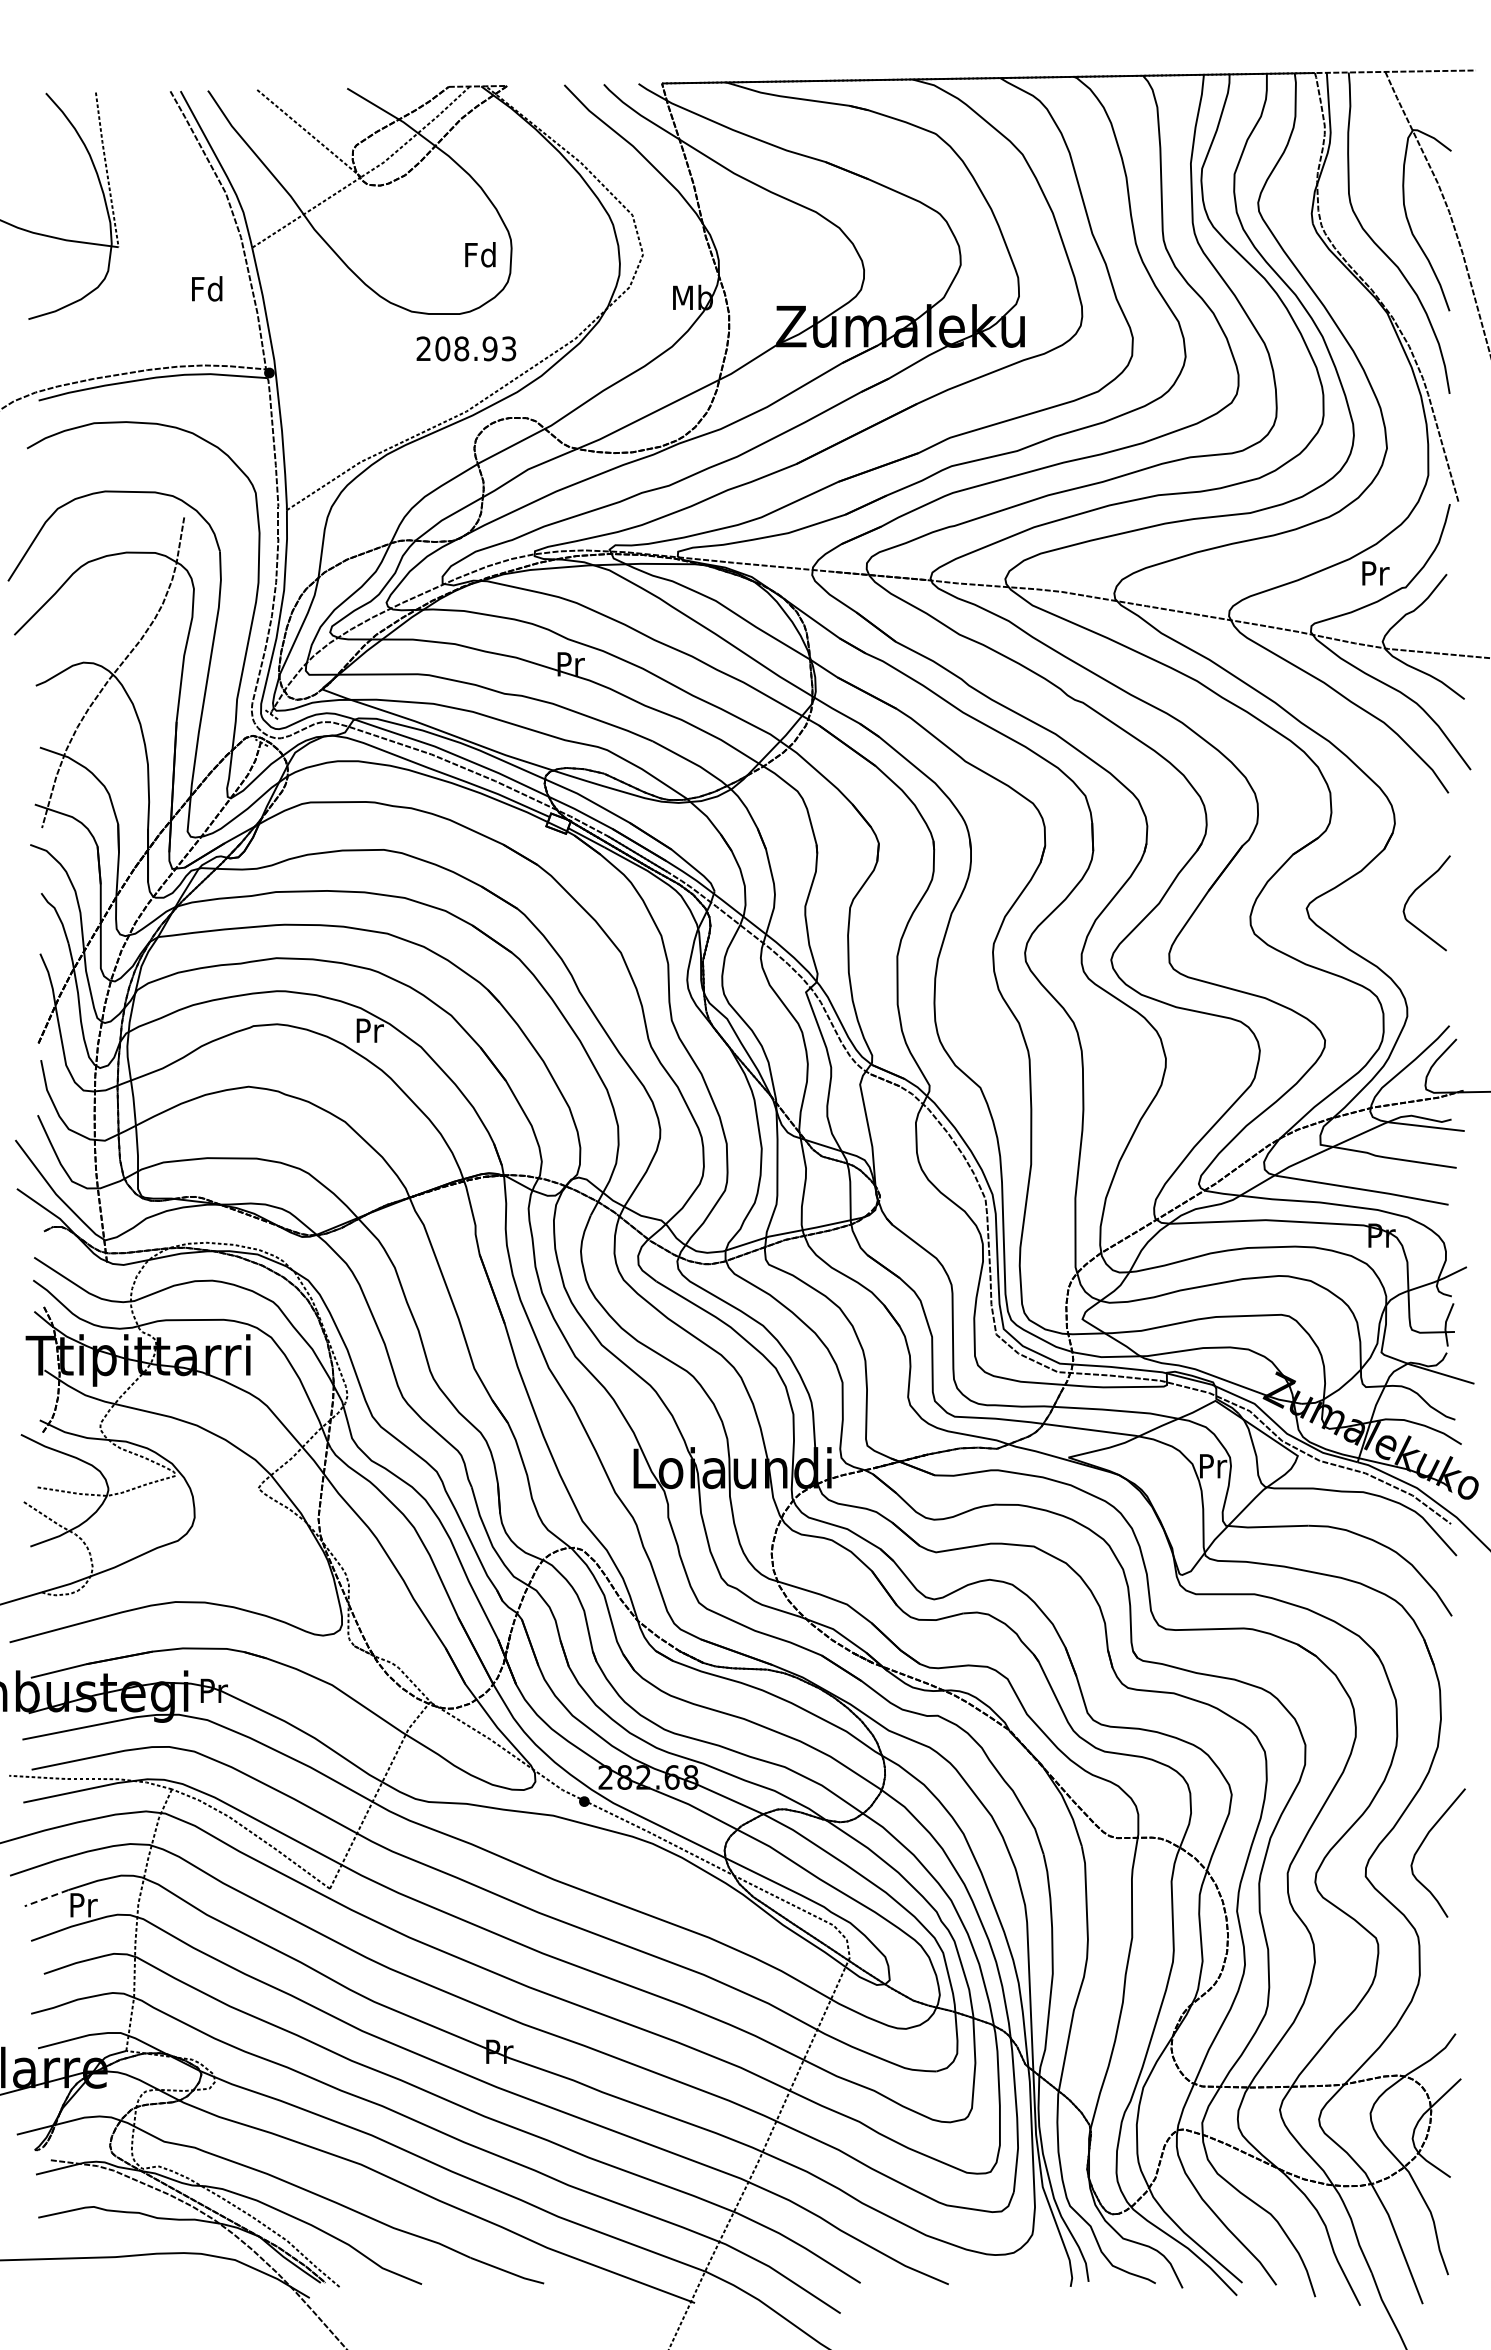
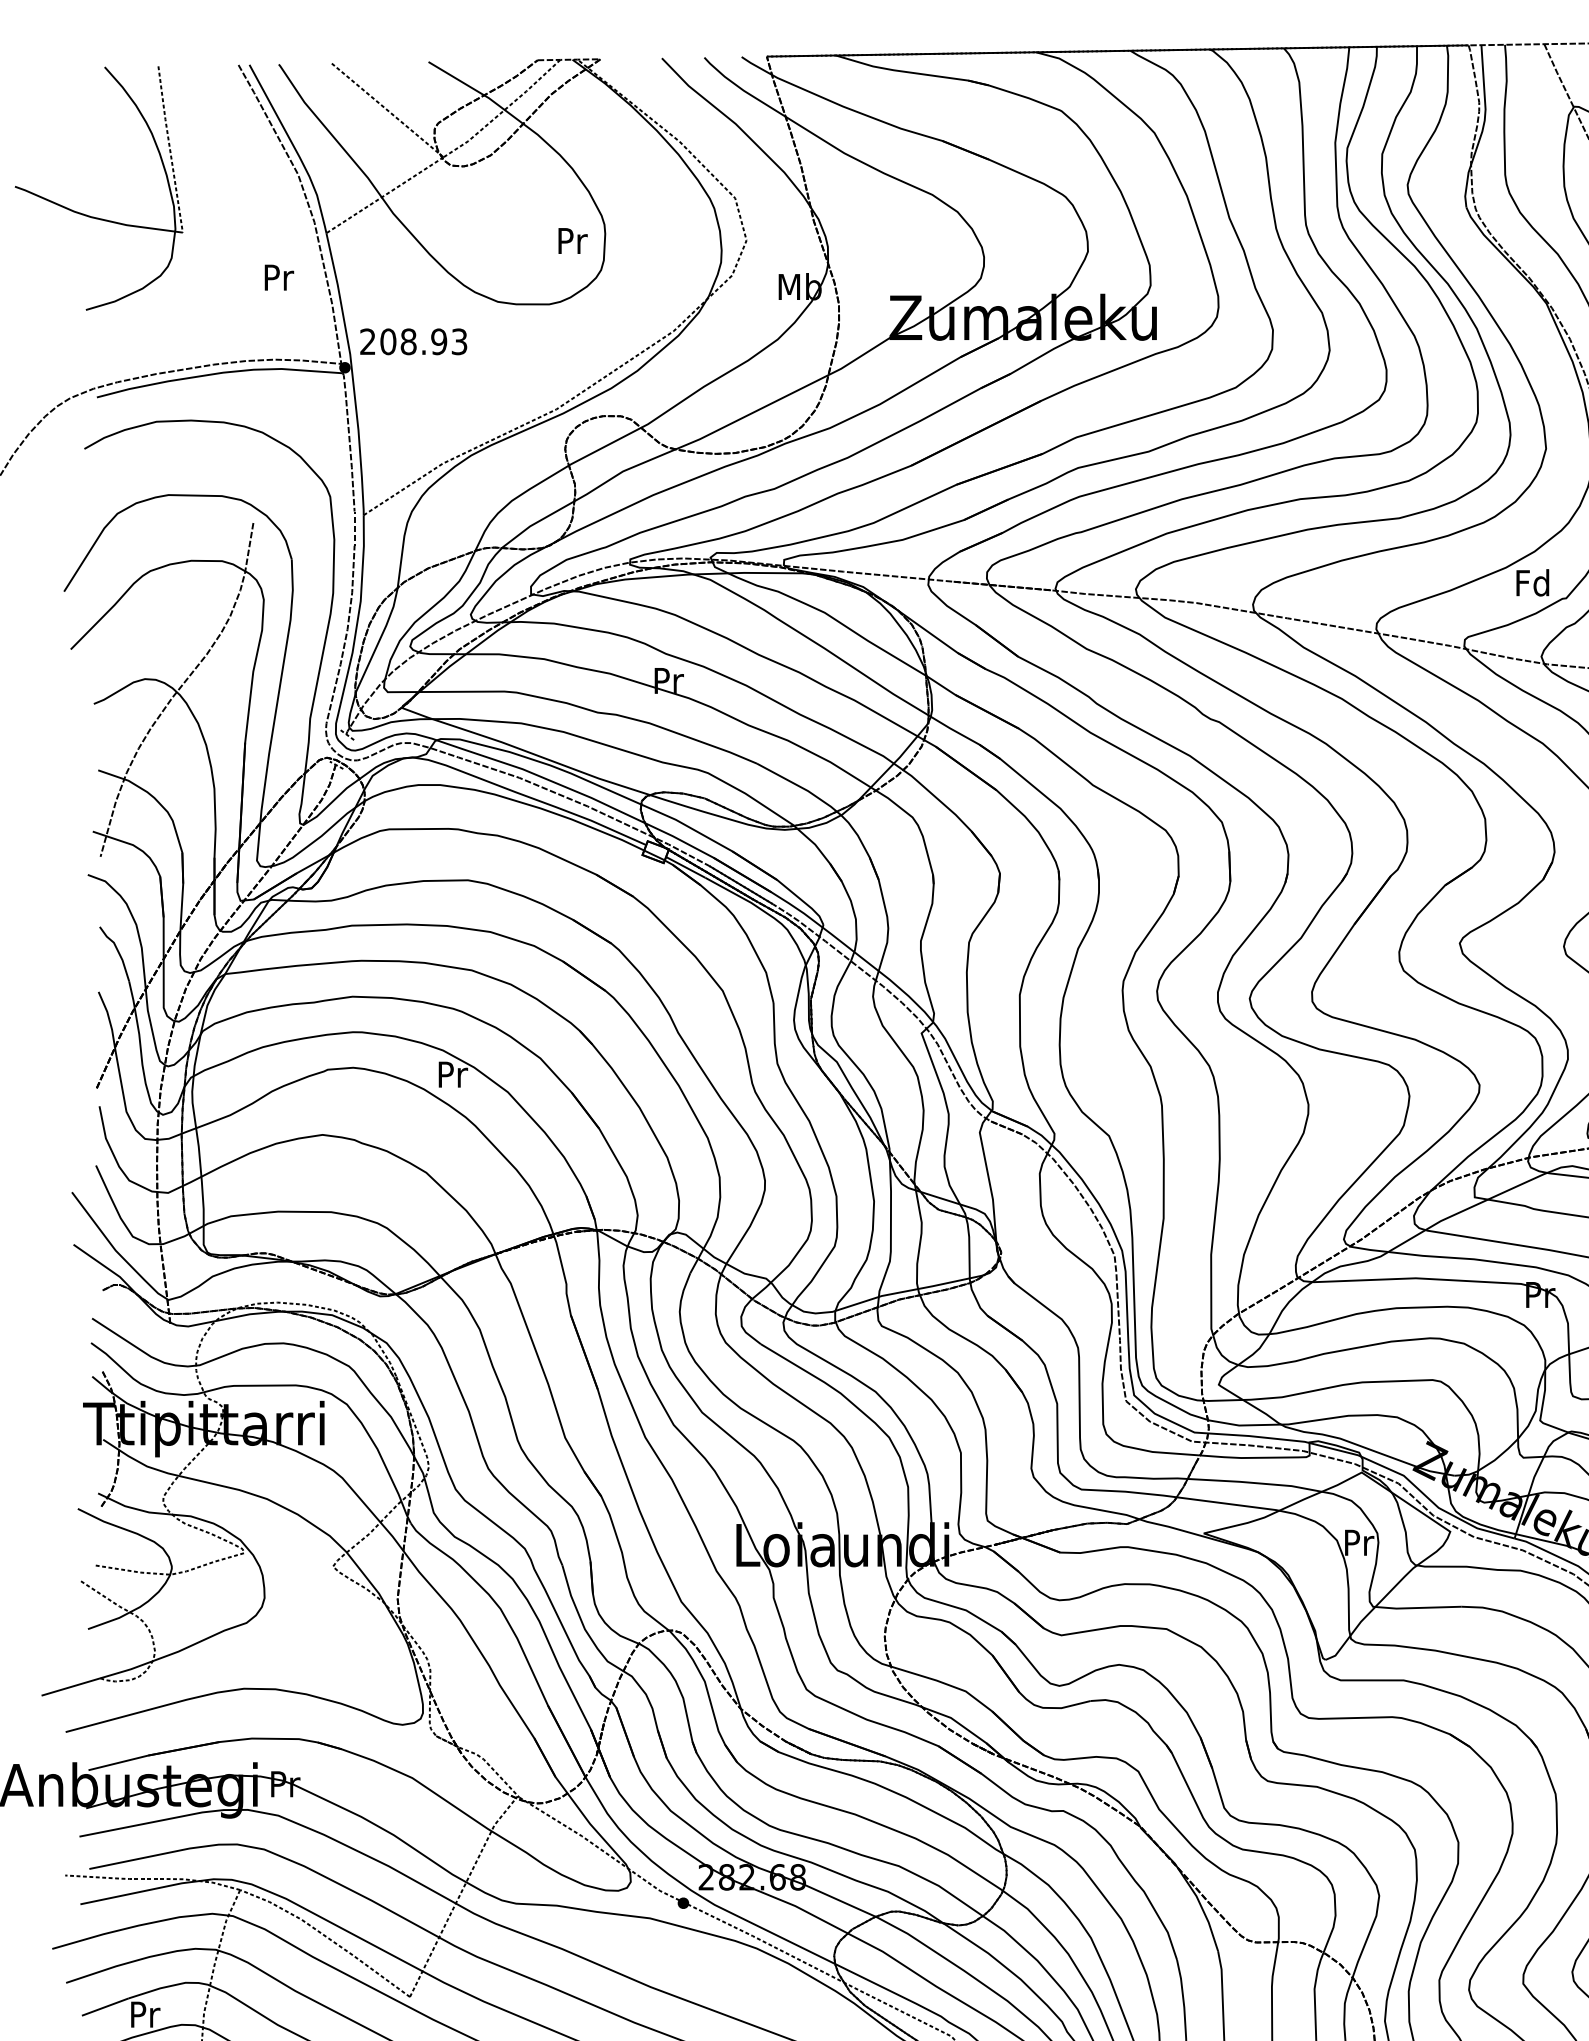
text: (480, 254) -> (571, 240), Fd -> Pr
text: (207, 288) -> (278, 276), Fd -> Pr
text: (466, 348) -> (413, 341), moved
text: (1374, 572) -> (1532, 582), Pr -> Fd
line: (46, 1898) -> (105, 2007), dashed -> solid

